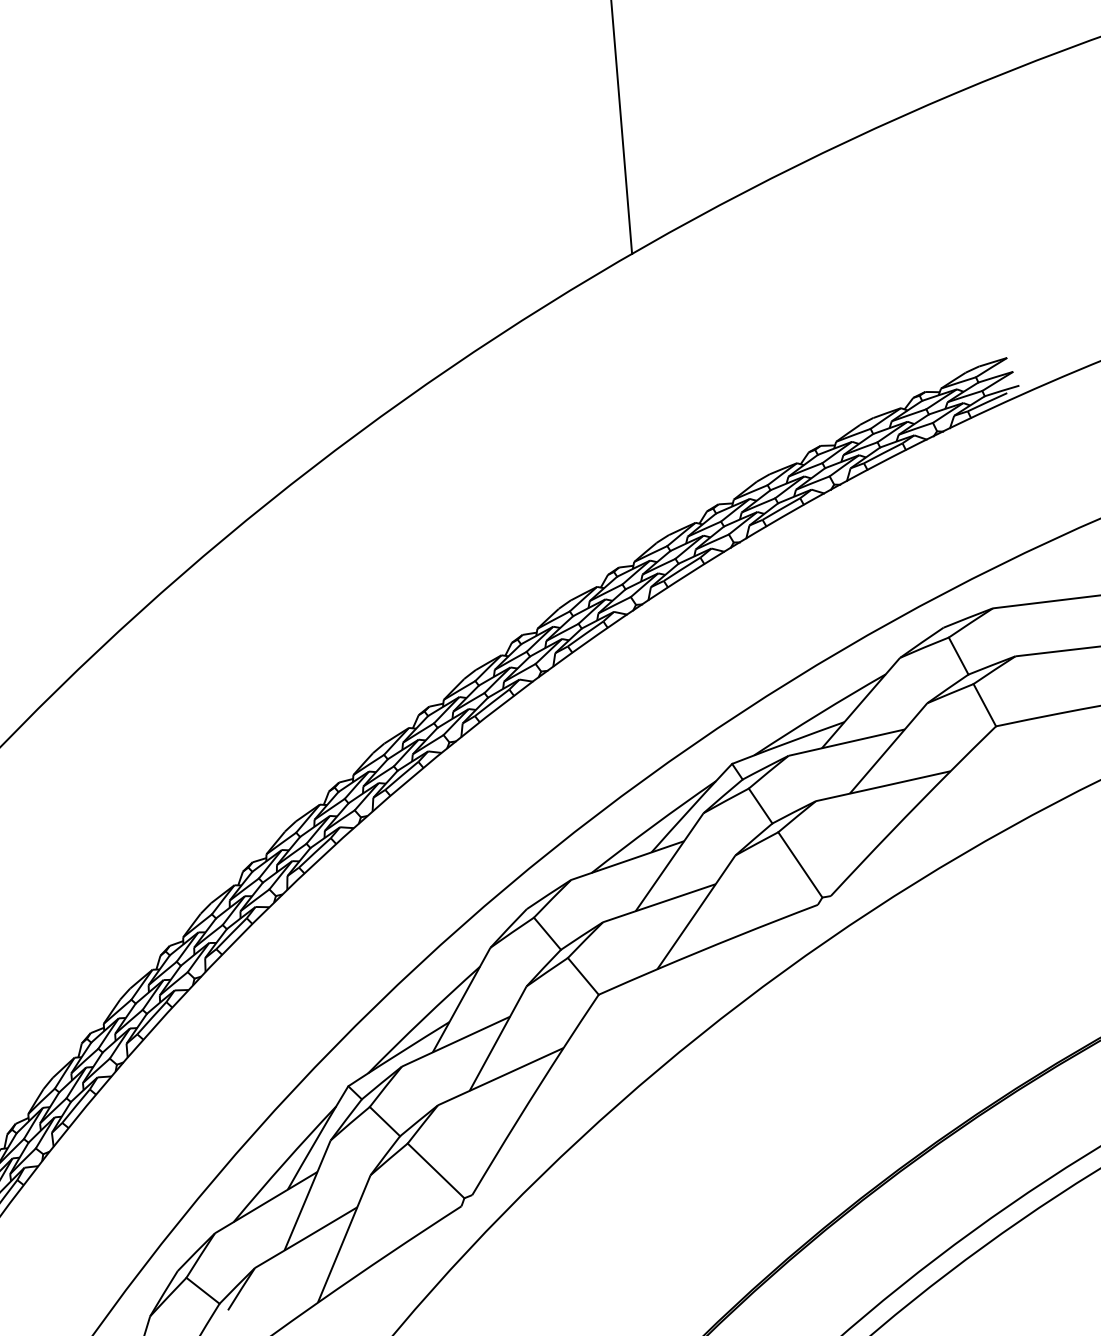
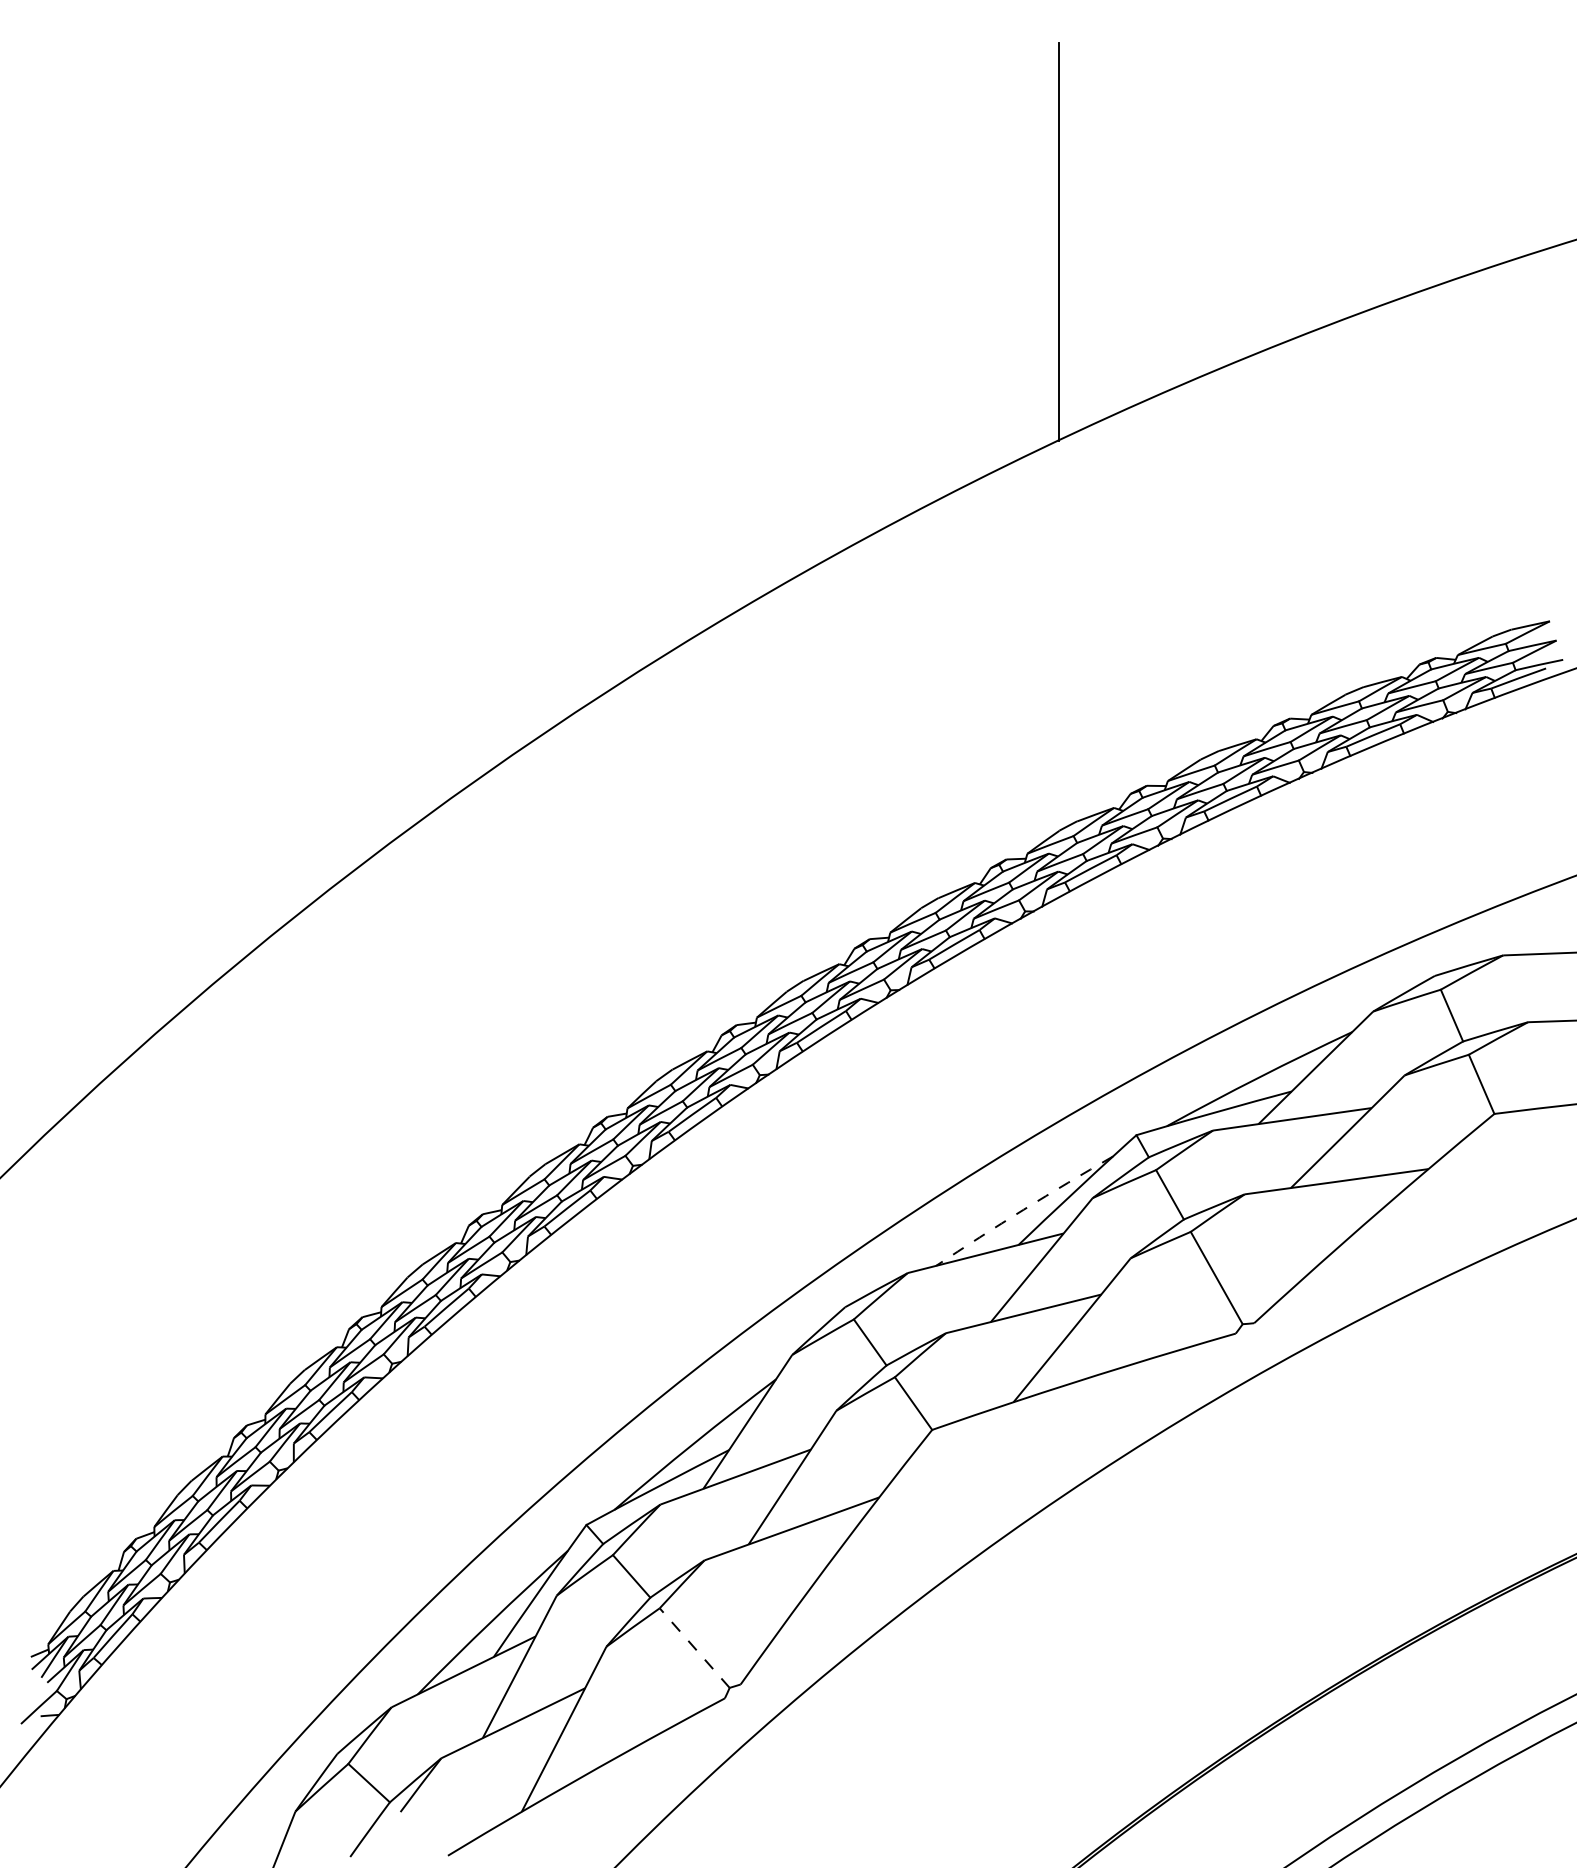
arc: (652, 825) -> (1023, 1209), solid -> dashed
line: (435, 1171) -> (694, 1648), solid -> dashed

